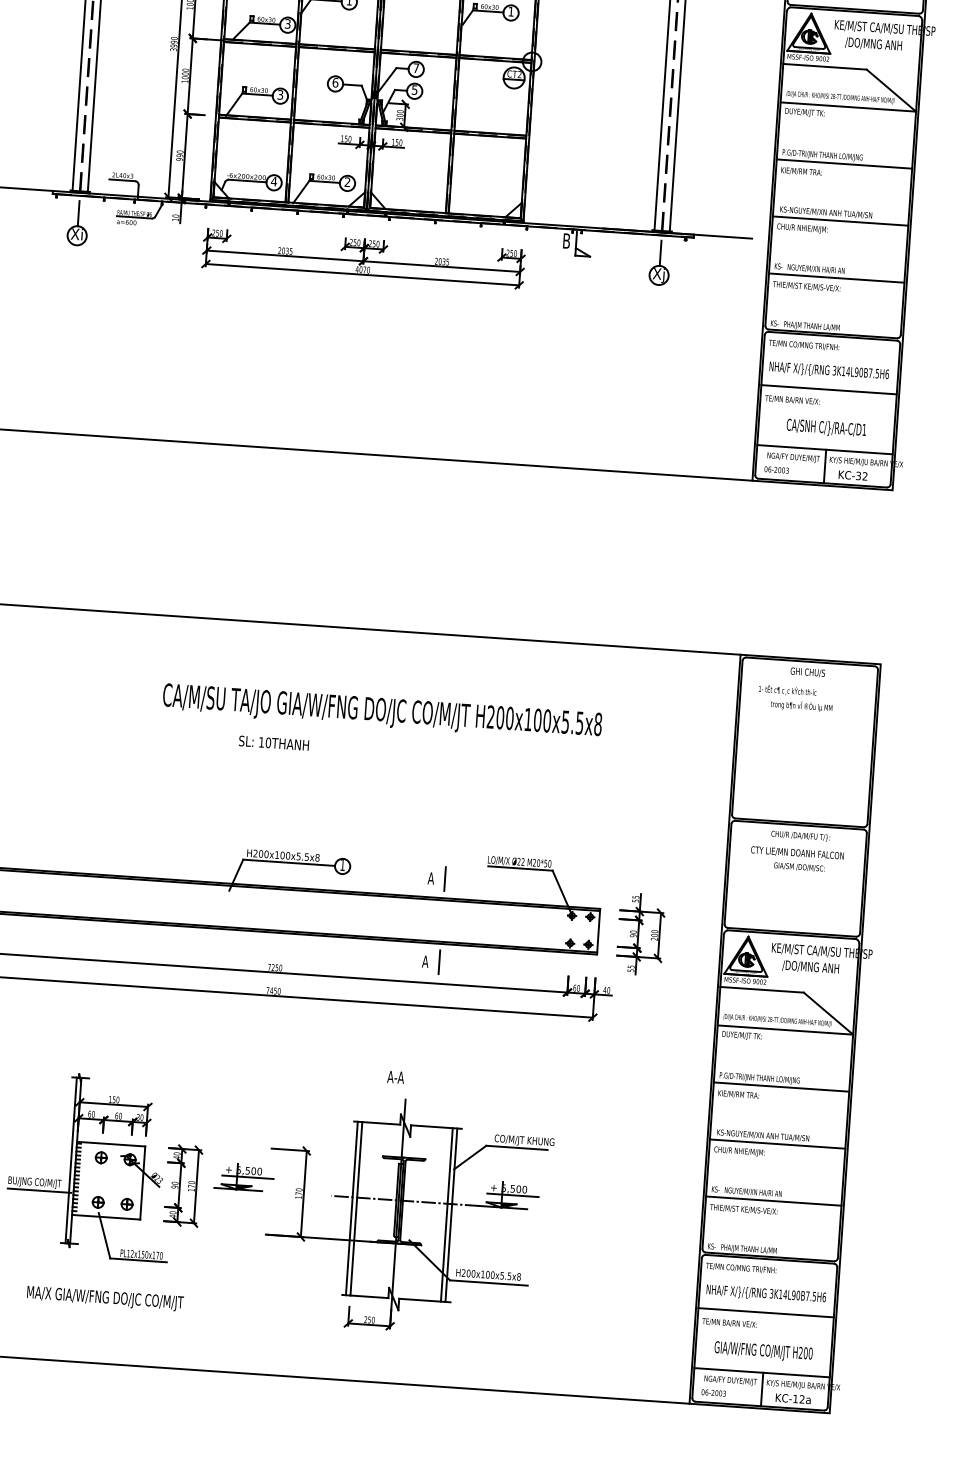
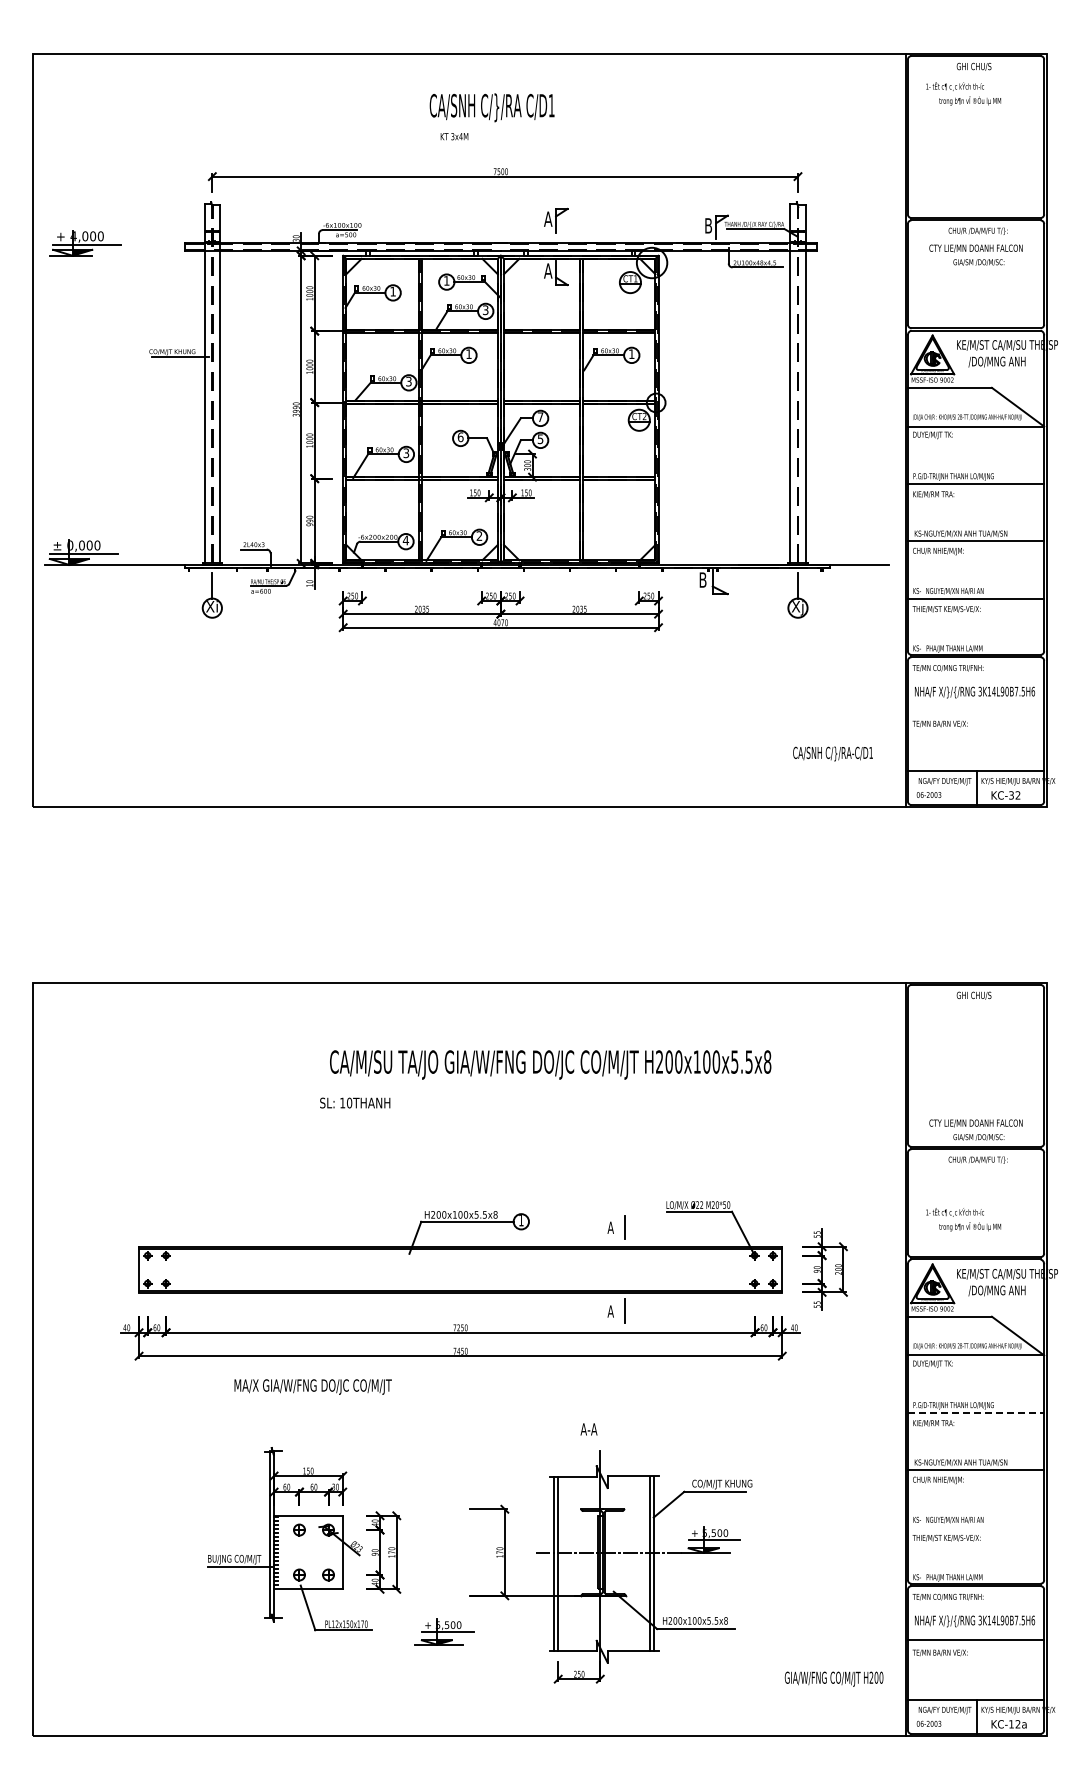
line: (828, 390) -> (975, 711), removed
text: (825, 427) -> (832, 753), moved
text: (795, 698) -> (963, 1219), moved
text: (274, 742) -> (355, 1102), moved
text: (796, 859) -> (975, 1129), moved
line: (782, 1086) -> (976, 1412), solid -> dashed
part: (244, 1176) -> (444, 1631), moved
line: (773, 1200) -> (975, 1527), removed
text: (104, 1298) -> (312, 1386), moved
text: (763, 1351) -> (833, 1678), moved

